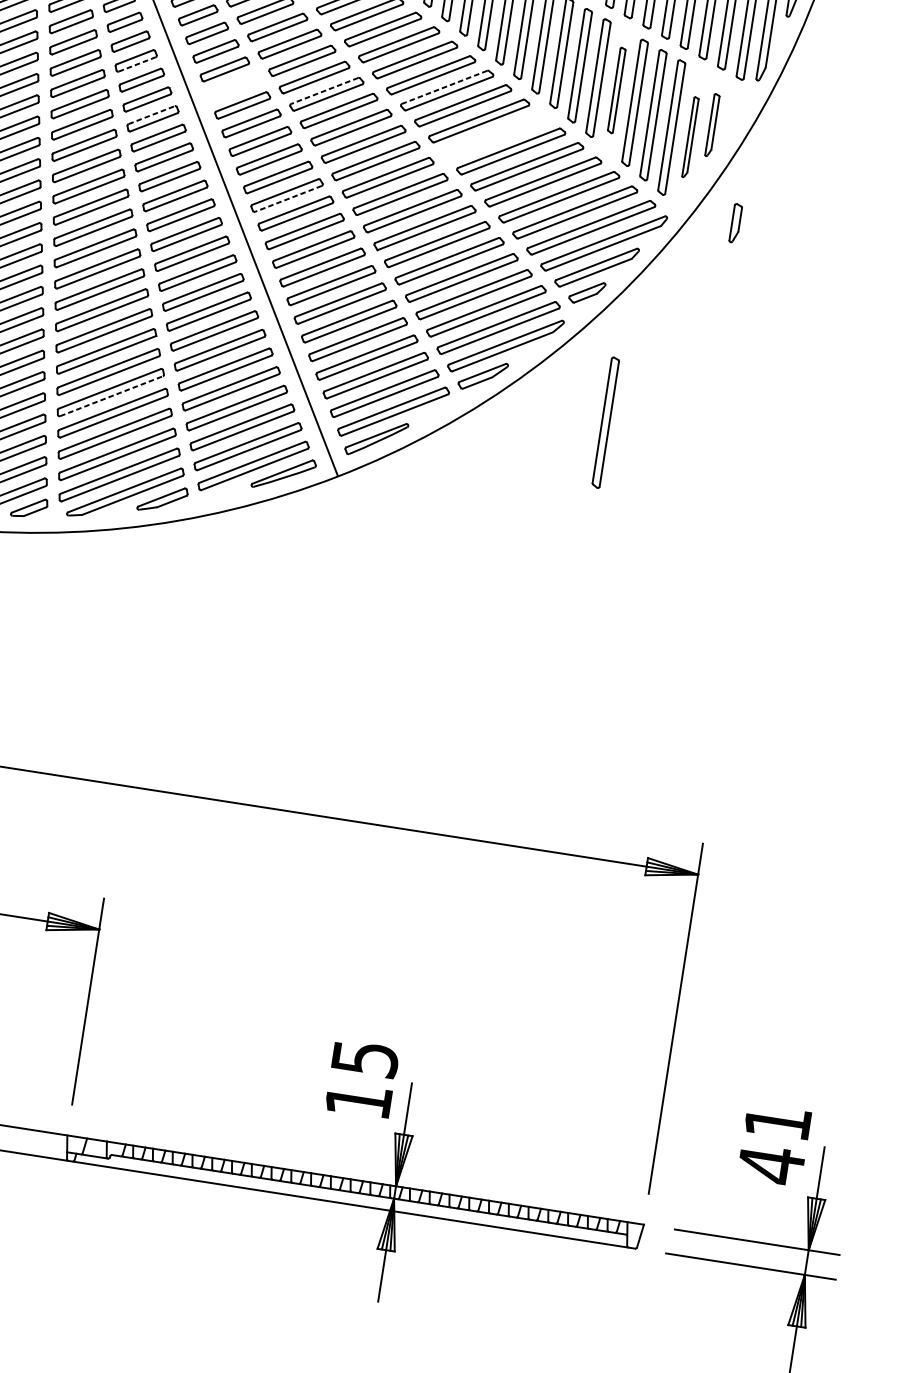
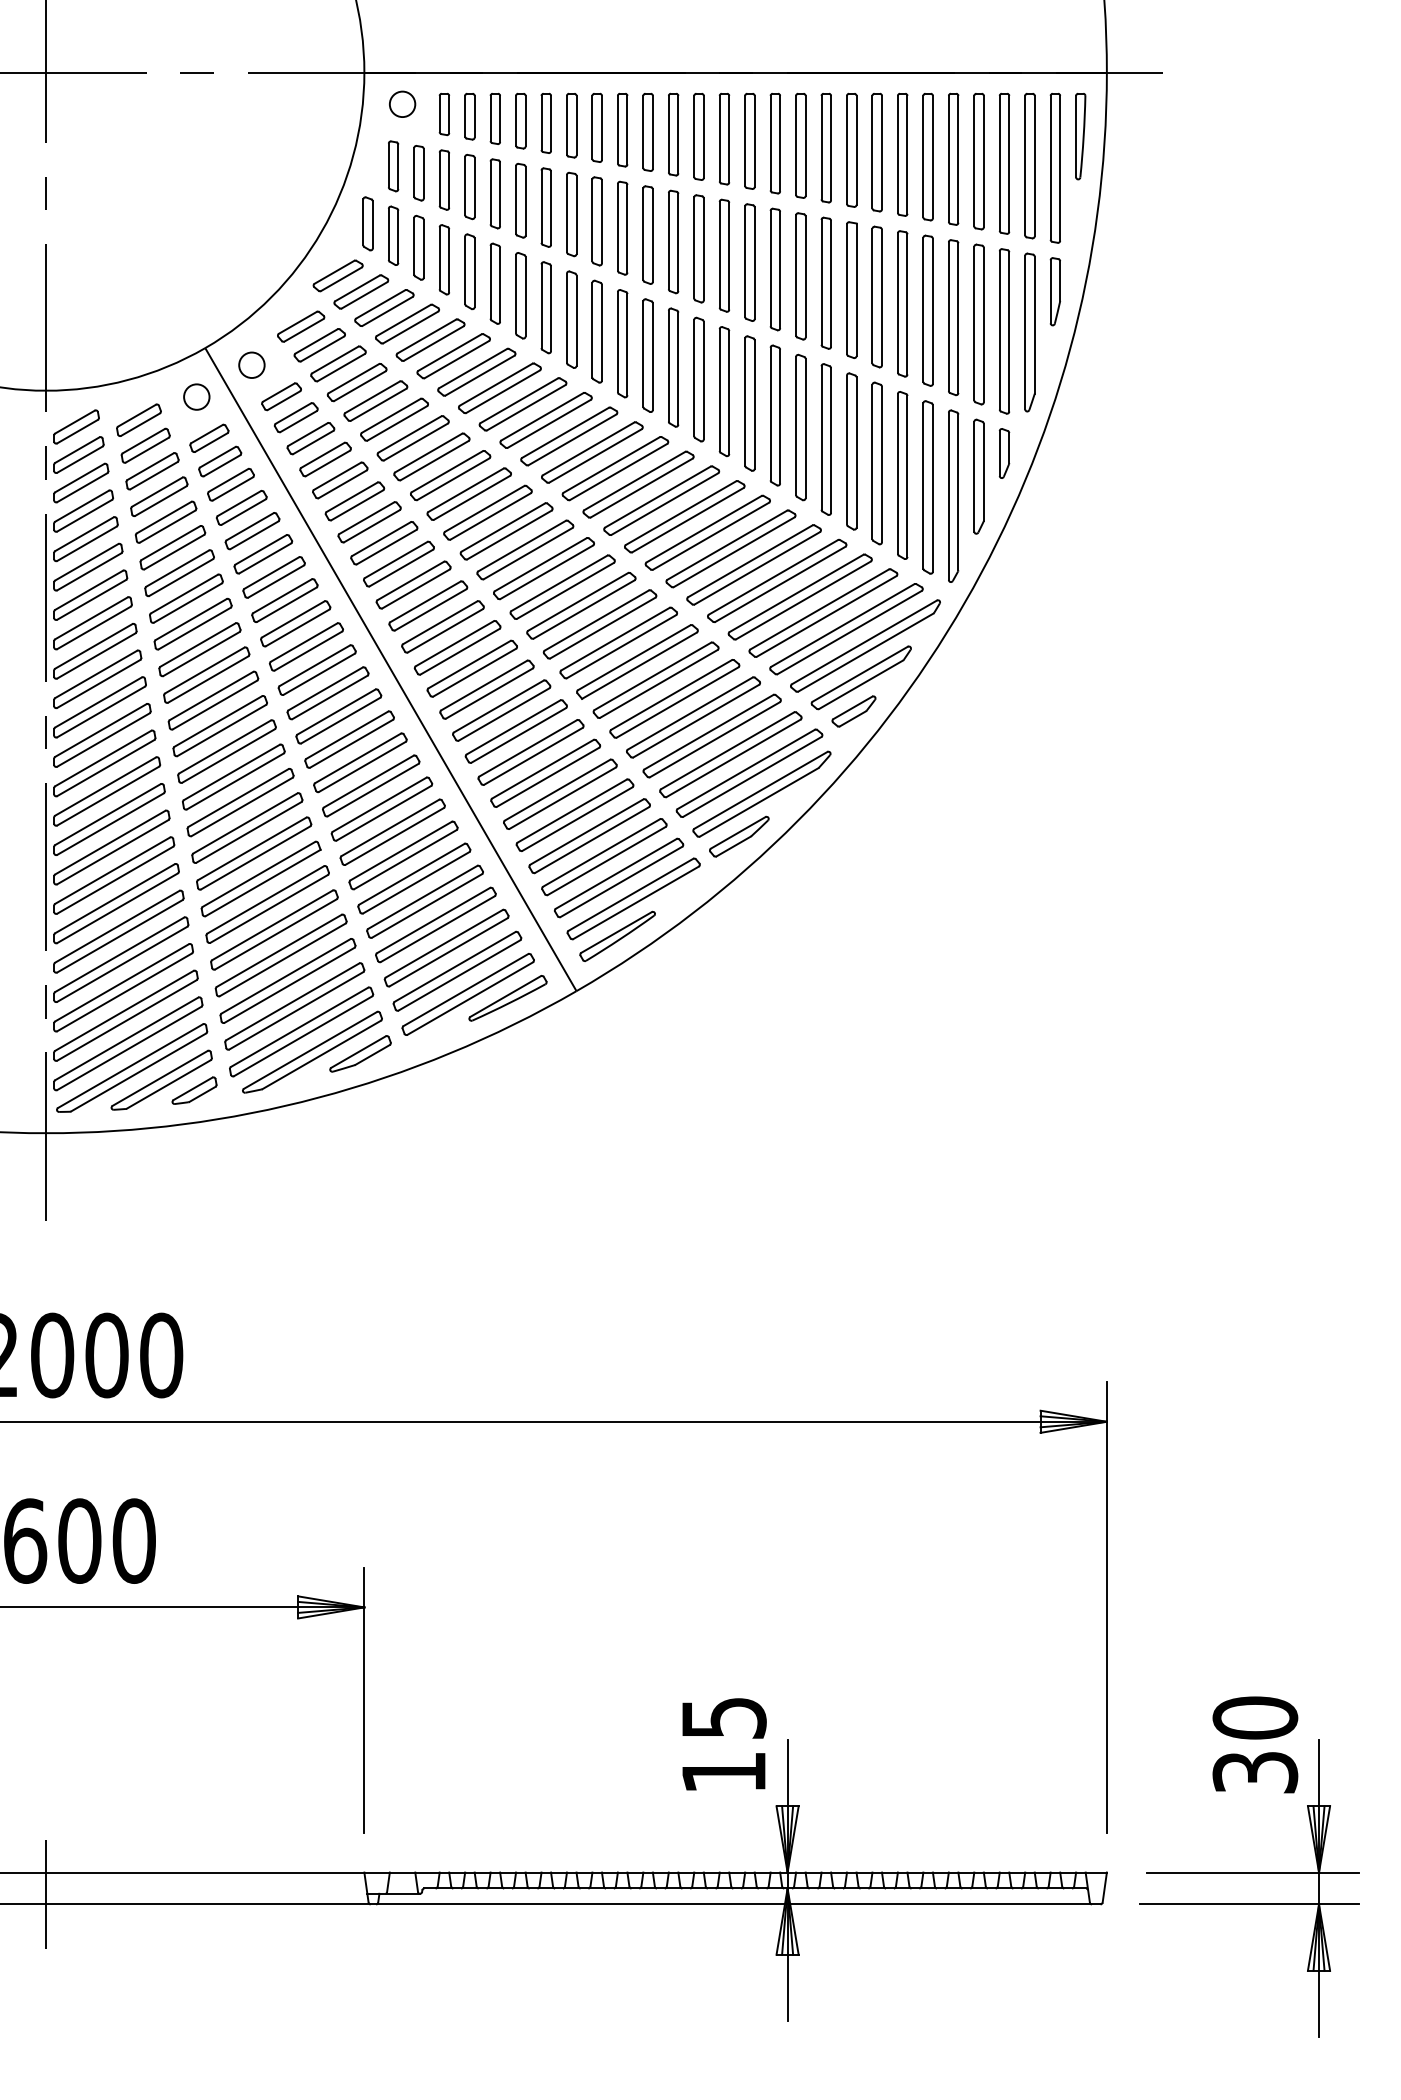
line: (137, 64) -> (244, 511), dashed -> solid
part: (233, 87) -> (369, 522), added
line: (444, 87) -> (634, 481), dashed -> solid
line: (324, 90) -> (484, 508), dashed -> solid
part: (616, 90) -> (851, 451), size x1.43
line: (151, 115) -> (271, 573), dashed -> solid
part: (712, 125) -> (978, 476), size x1.43
part: (494, 136) -> (707, 532), added
part: (690, 136) -> (953, 495), size x1.67
line: (287, 199) -> (459, 652), dashed -> solid
part: (735, 223) -> (1004, 453), moved
line: (111, 396) -> (276, 934), dashed -> solid
part: (605, 422) -> (902, 871), removed
text: (774, 1143) -> (1255, 1745), 41 -> 30

